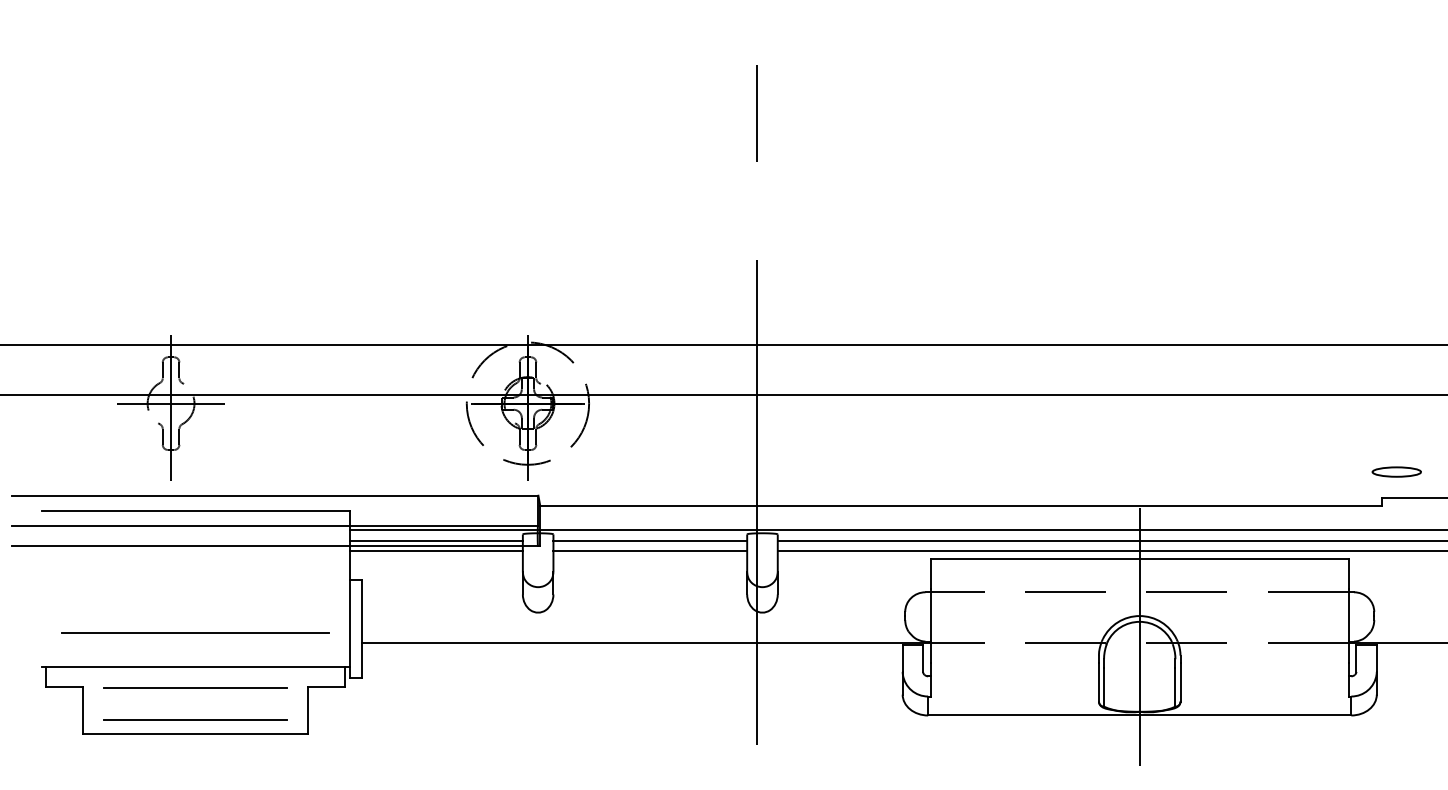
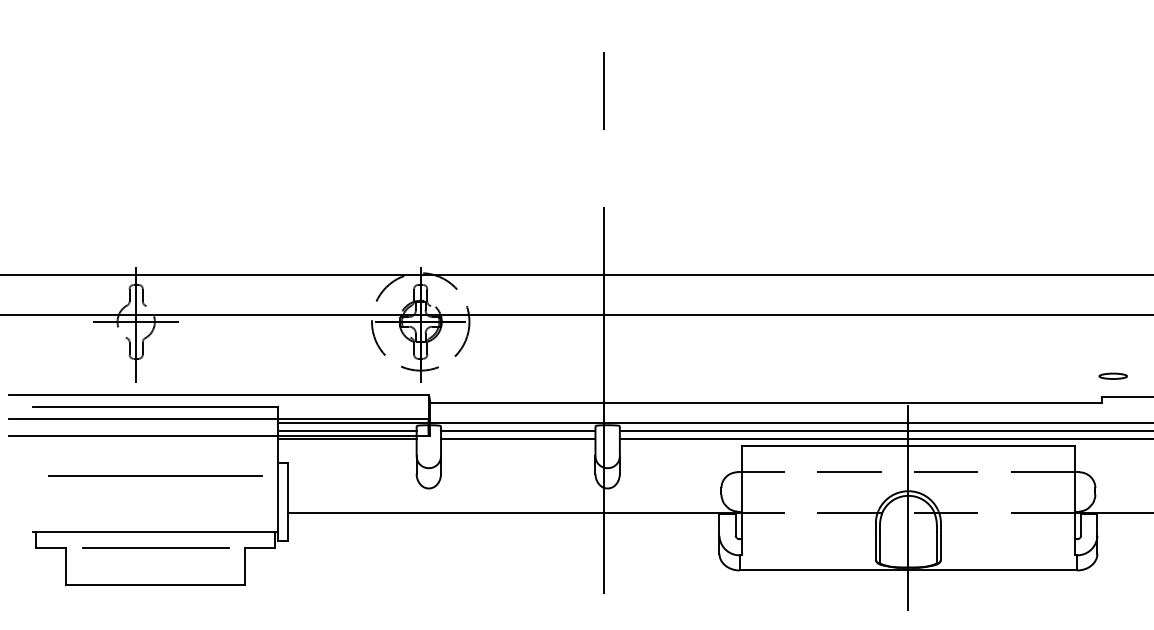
part: (1395, 470) -> (1112, 375), size x0.71
line: (195, 632) -> (155, 475), moved
line: (195, 719) -> (155, 573), removed

